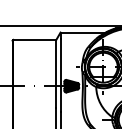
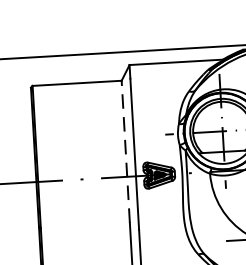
line: (56, 73) -> (126, 150), solid -> dashed

